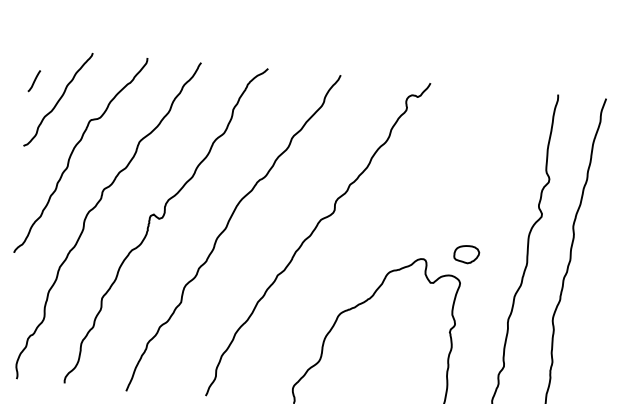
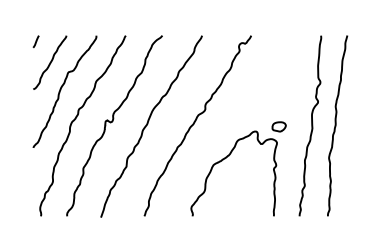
line: (33, 80) -> (35, 41), moved

